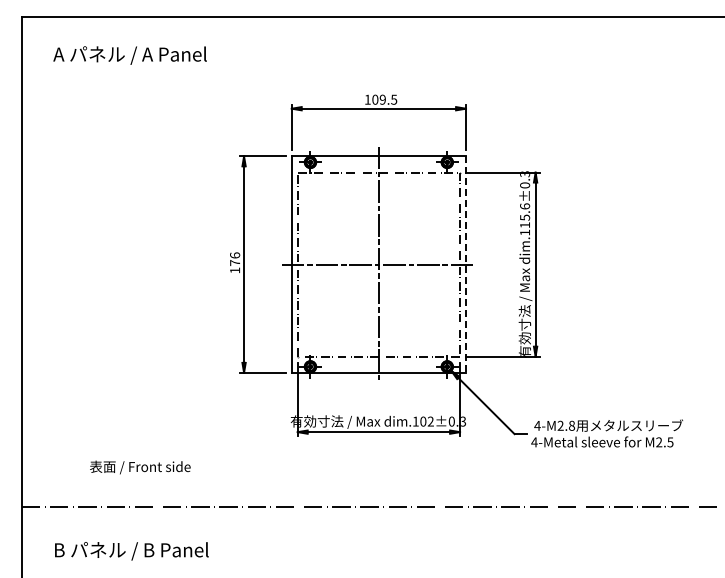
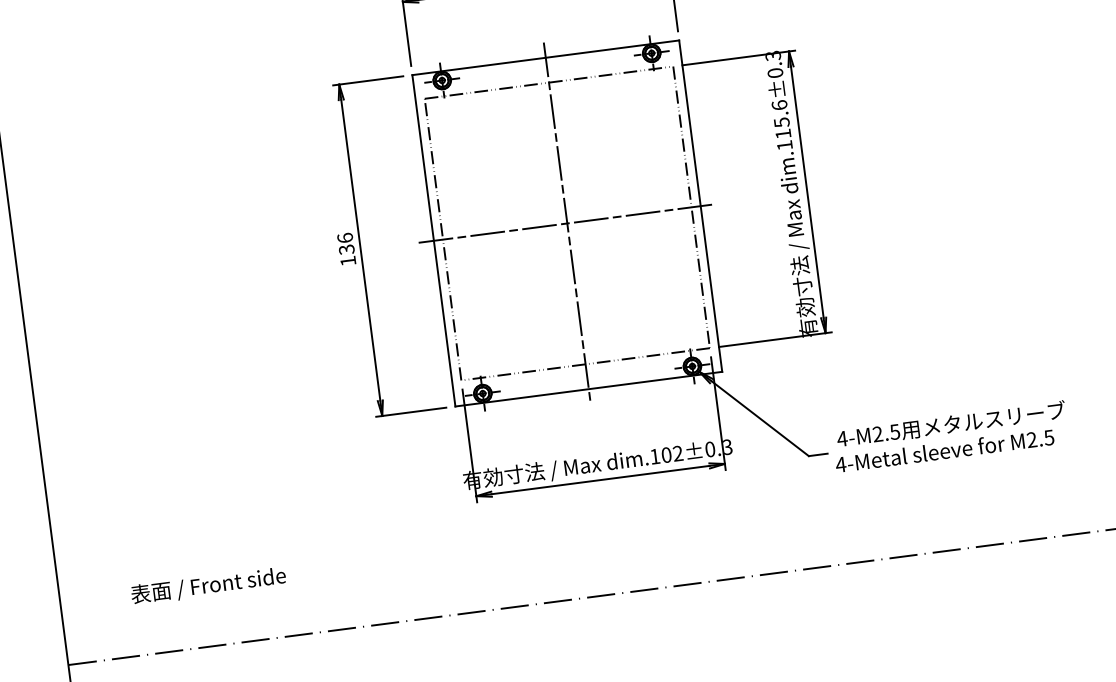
text: (235, 263) -> (347, 250), 176 -> 136
line: (465, 265) -> (700, 207), dashed -> solid
text: (571, 425) -> (894, 431), 4-M2.8 -> 4-M2.5
text: (140, 467) -> (208, 586), moved

